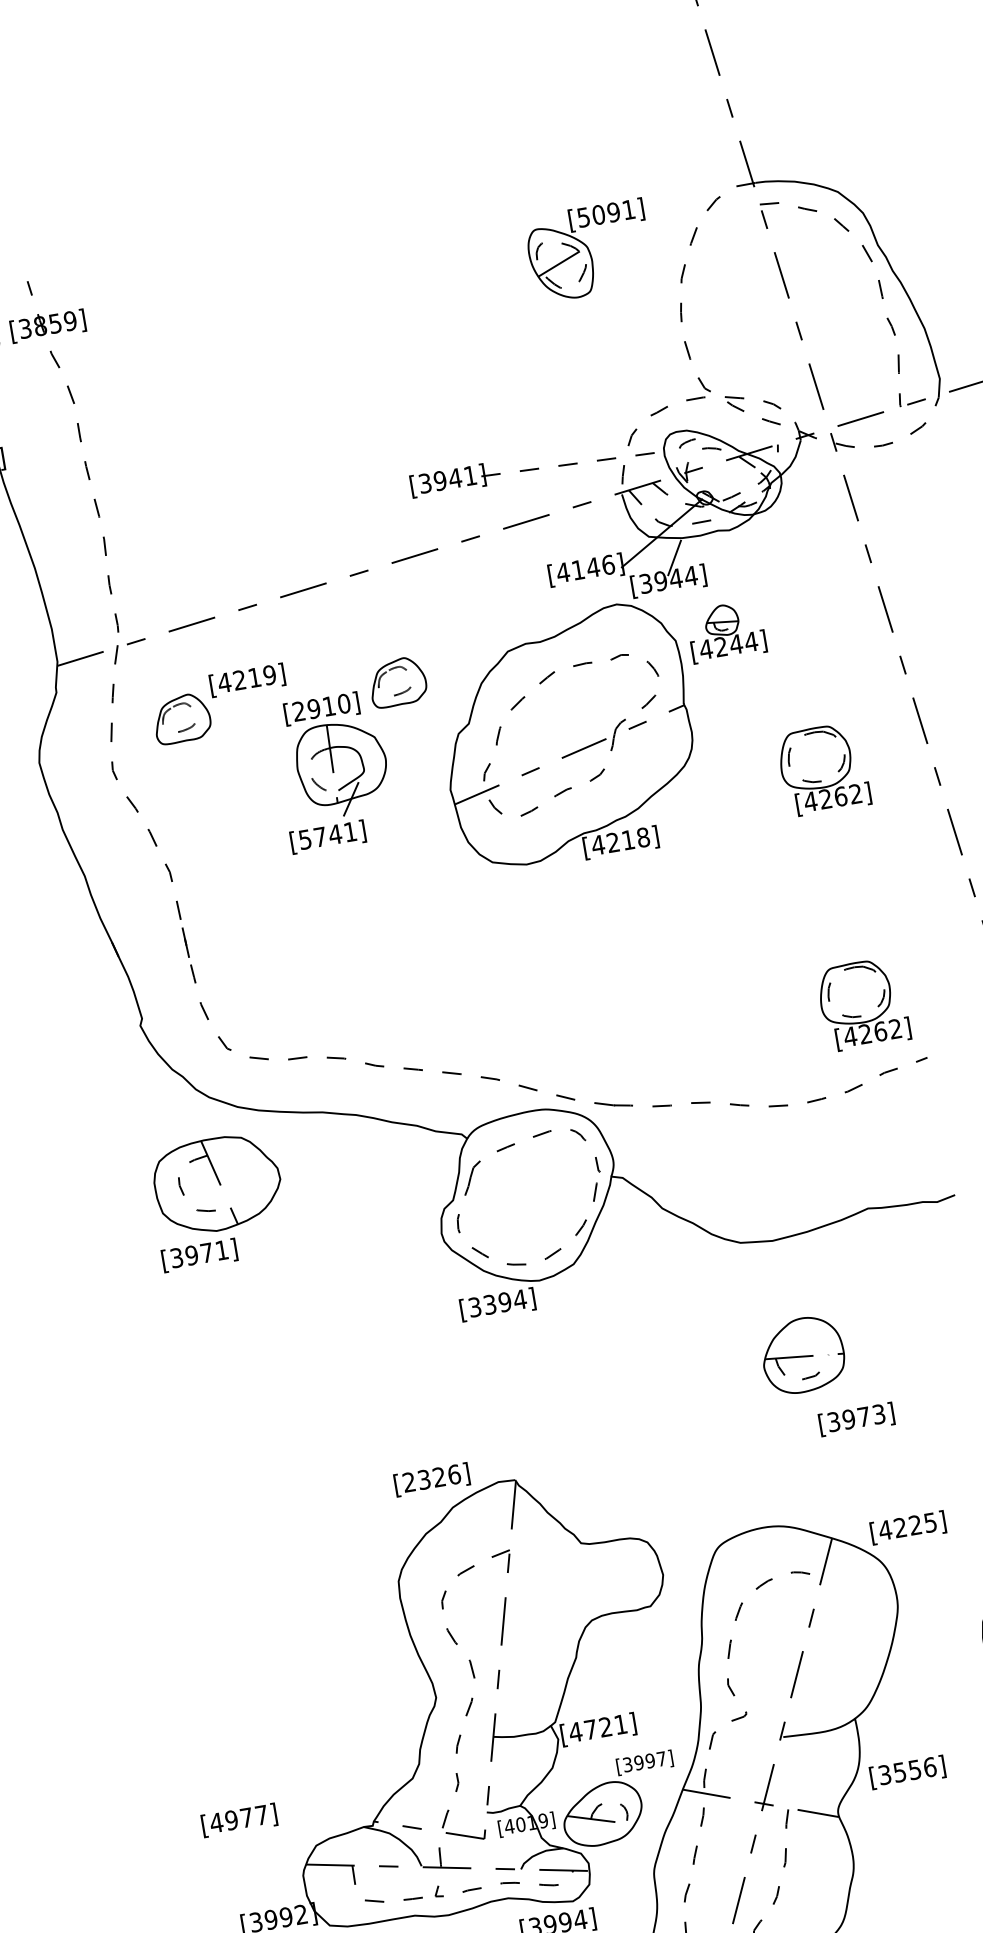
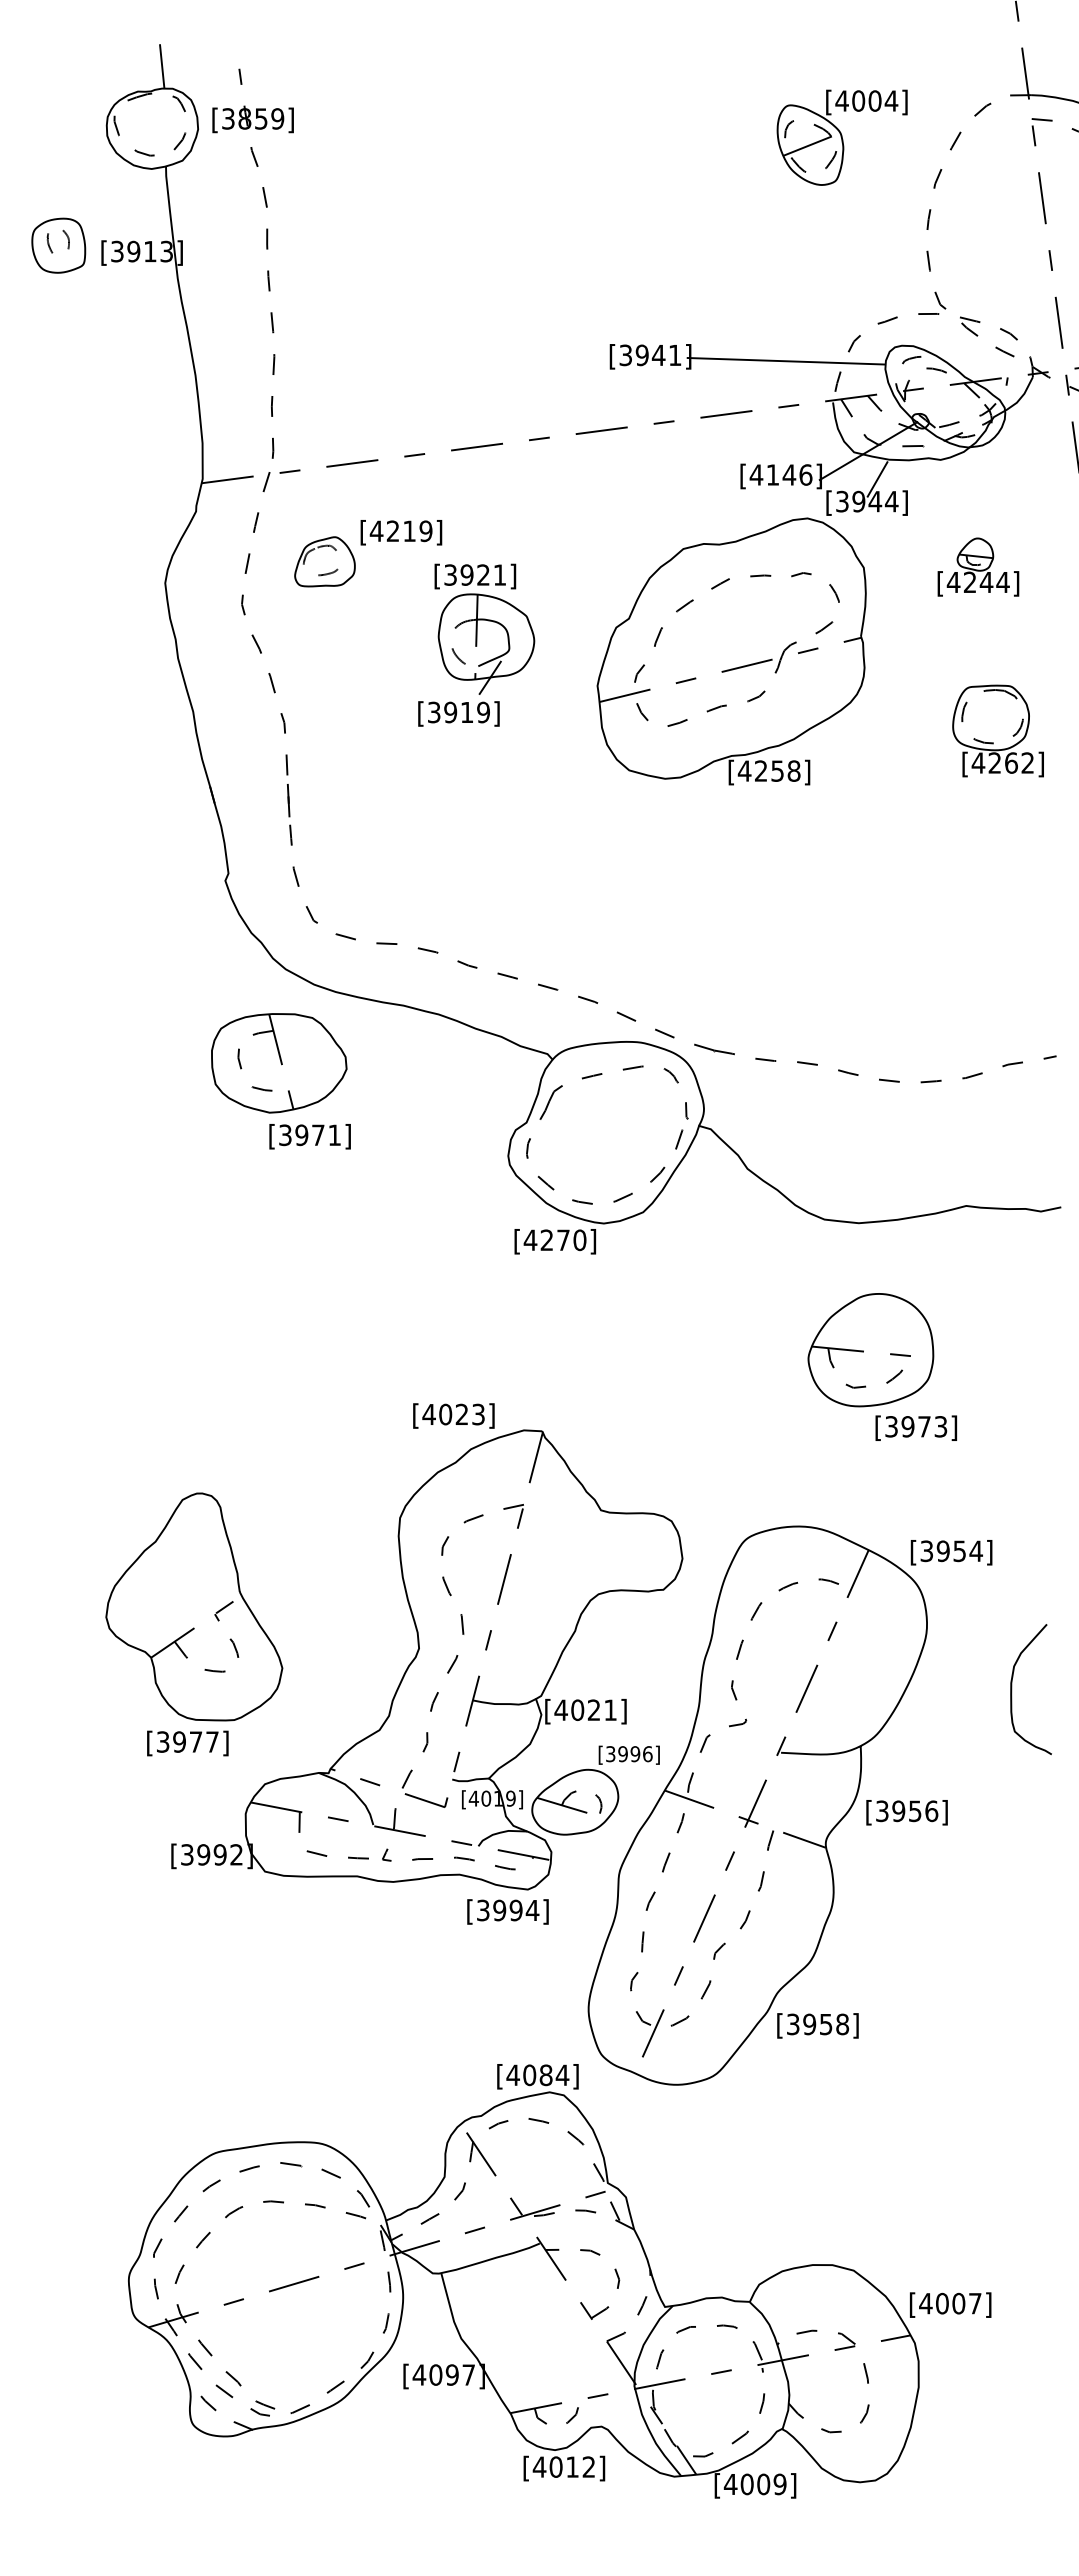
text: (605, 213) -> (866, 100), [5091] -> [4004]
line: (573, 464) -> (786, 361), dashed -> solid
part: (726, 631) -> (978, 566), moved
part: (397, 682) -> (560, 561), removed
text: (321, 707) -> (475, 574), [2910] -> [3921]
text: (327, 835) -> (458, 712), [5741] -> [3919]
text: (628, 839) -> (777, 770), [4218] -> [4258]
part: (862, 1003) -> (997, 987), removed
text: (199, 1255) -> (309, 1136), moved
text: (496, 1303) -> (554, 1240), [3394] -> [4270]
part: (802, 1355) -> (870, 1350), size x1.43
text: (431, 1478) -> (453, 1414), [2326] -> [4023]
text: (907, 1526) -> (951, 1551), [4225] -> [3954]
part: (224, 1694) -> (194, 1606), added
text: (590, 1729) -> (577, 1710), [4721] -> [4021]
text: (661, 1759) -> (647, 1754), [3997] -> [3996]
text: (899, 1771) -> (898, 1810), [3556] -> [3956]
text: (215, 1822) -> (162, 1741), [4977] -> [3977]

